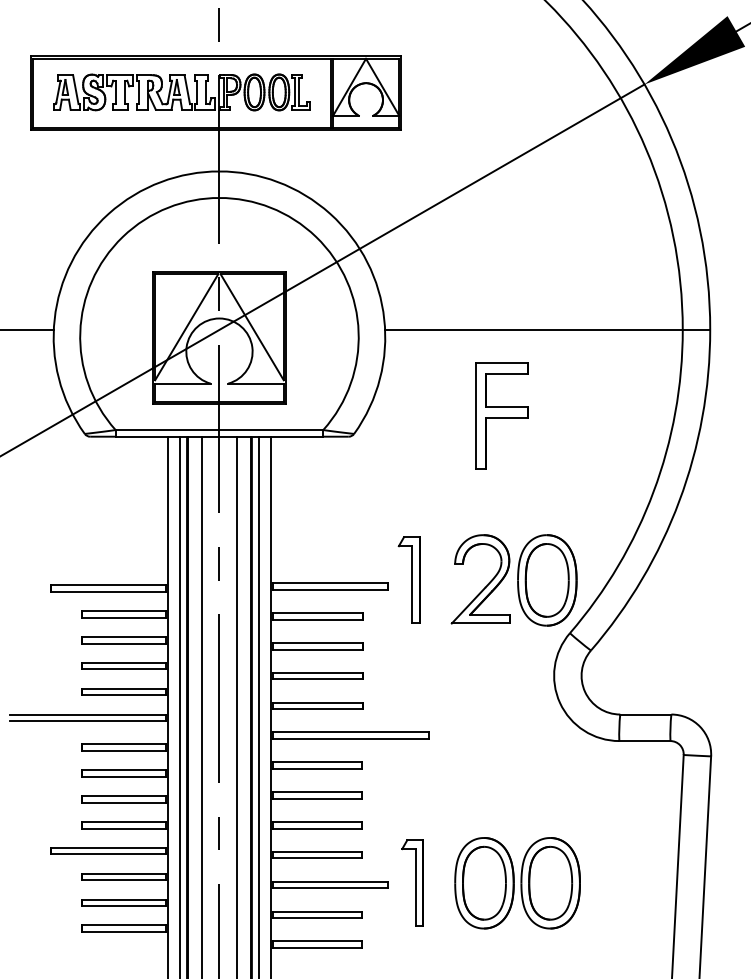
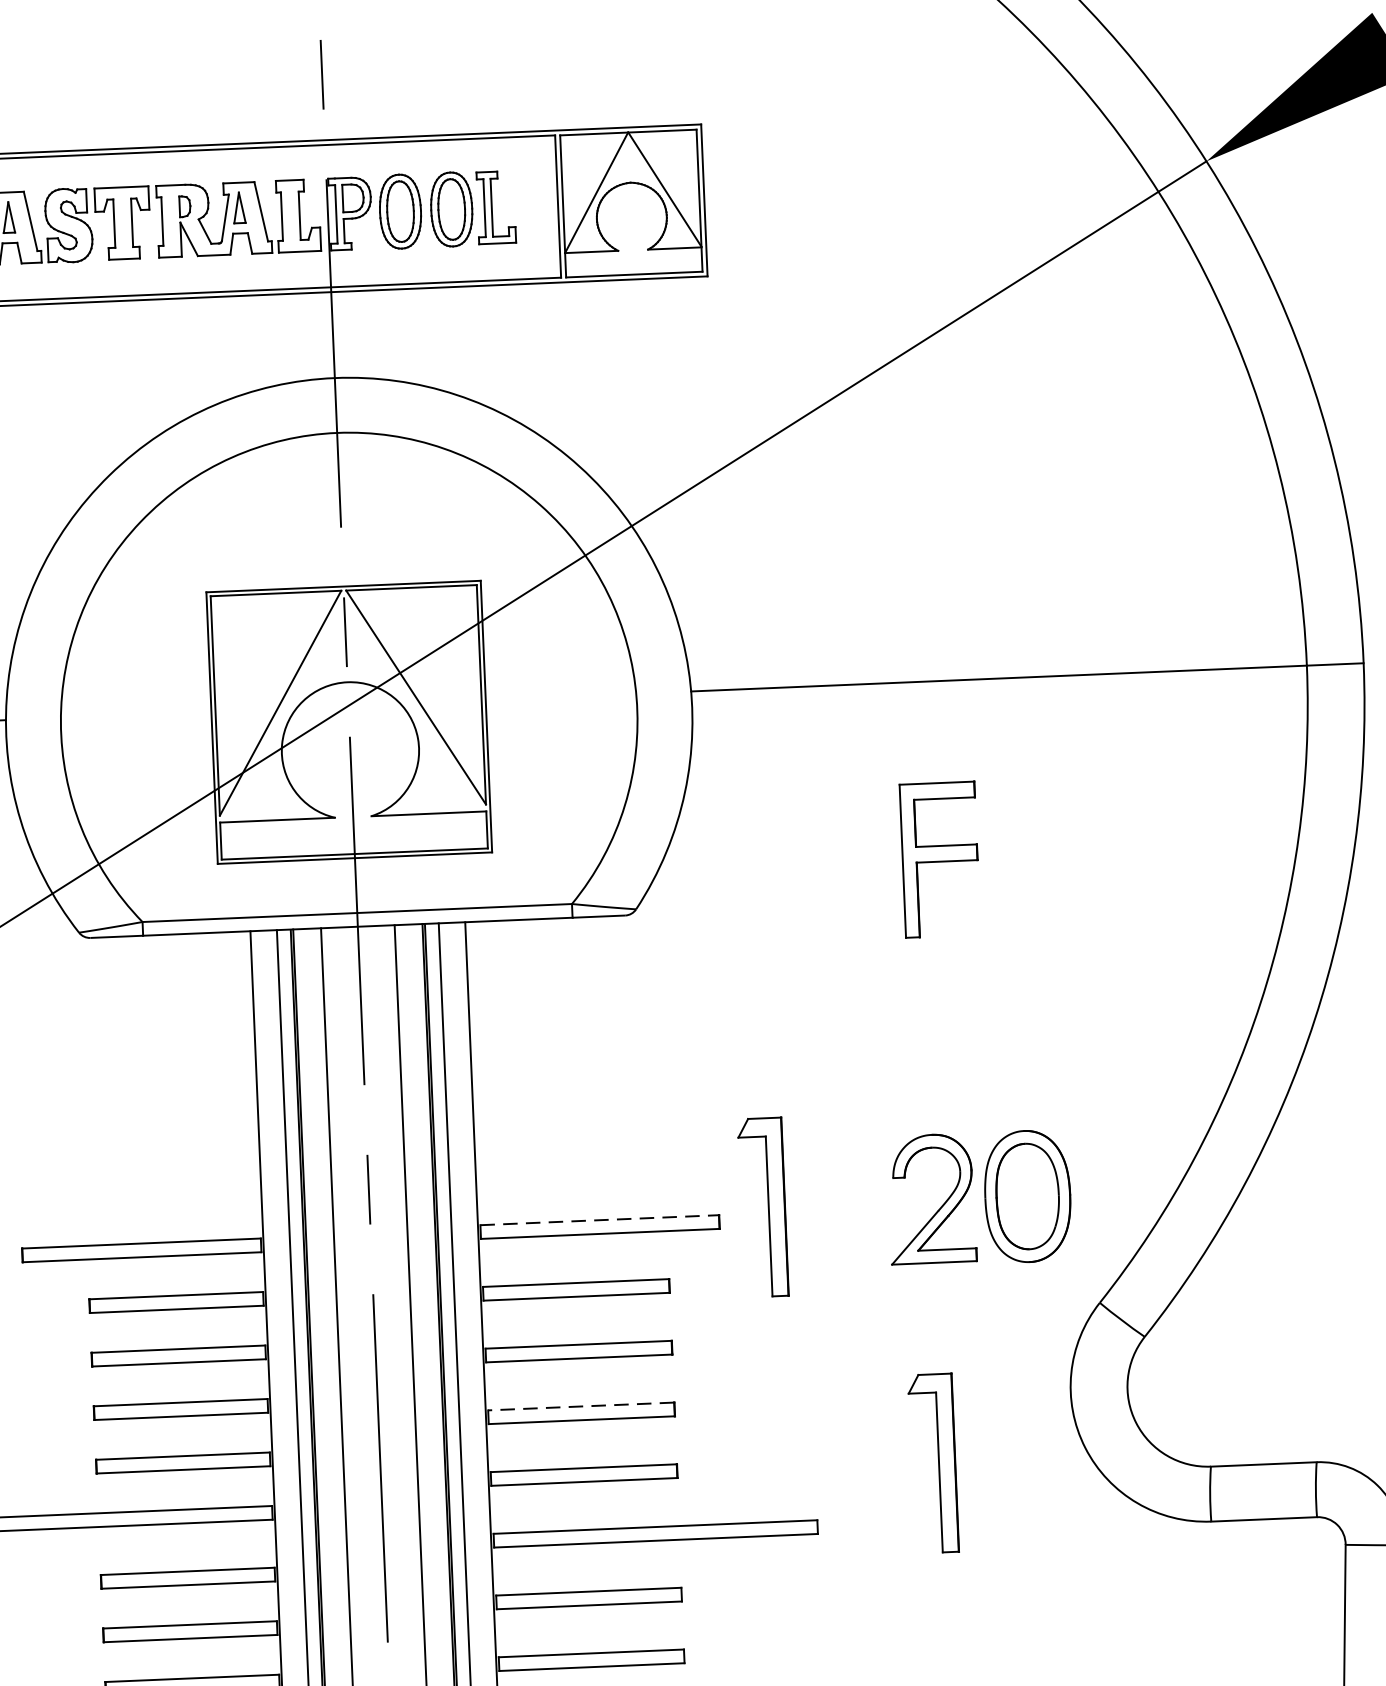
part: (501, 415) -> (939, 858), size x0.7
part: (513, 580) -> (978, 1198), size x0.7
line: (330, 583) -> (600, 1220), solid -> dashed
line: (317, 672) -> (581, 1405), solid -> dashed
part: (485, 706) -> (931, 1461), added

